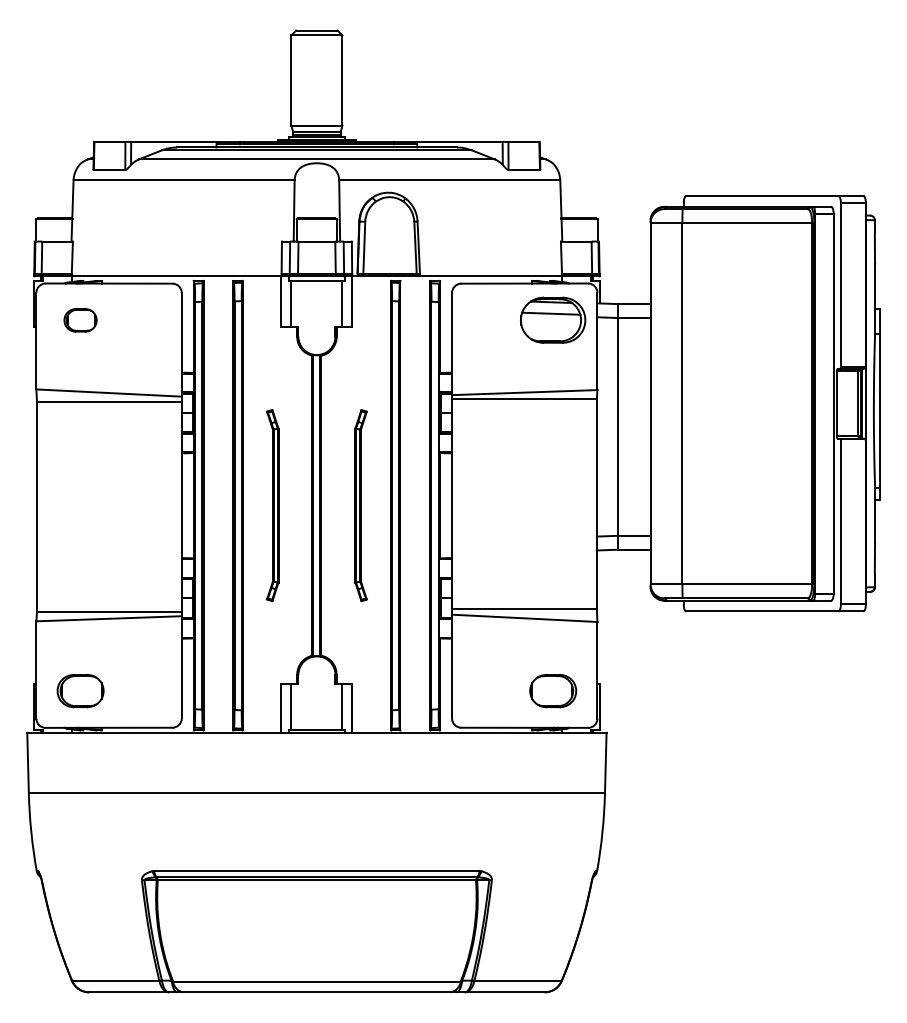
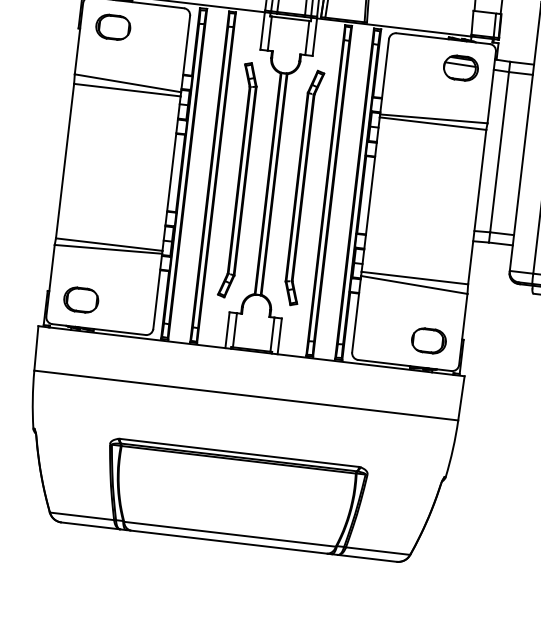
part: (80, 320) -> (113, 27), size x1.43
part: (553, 320) -> (461, 68), size x0.71
part: (272, 505) -> (238, 180), size x1.67
part: (360, 505) -> (303, 187), size x1.67

